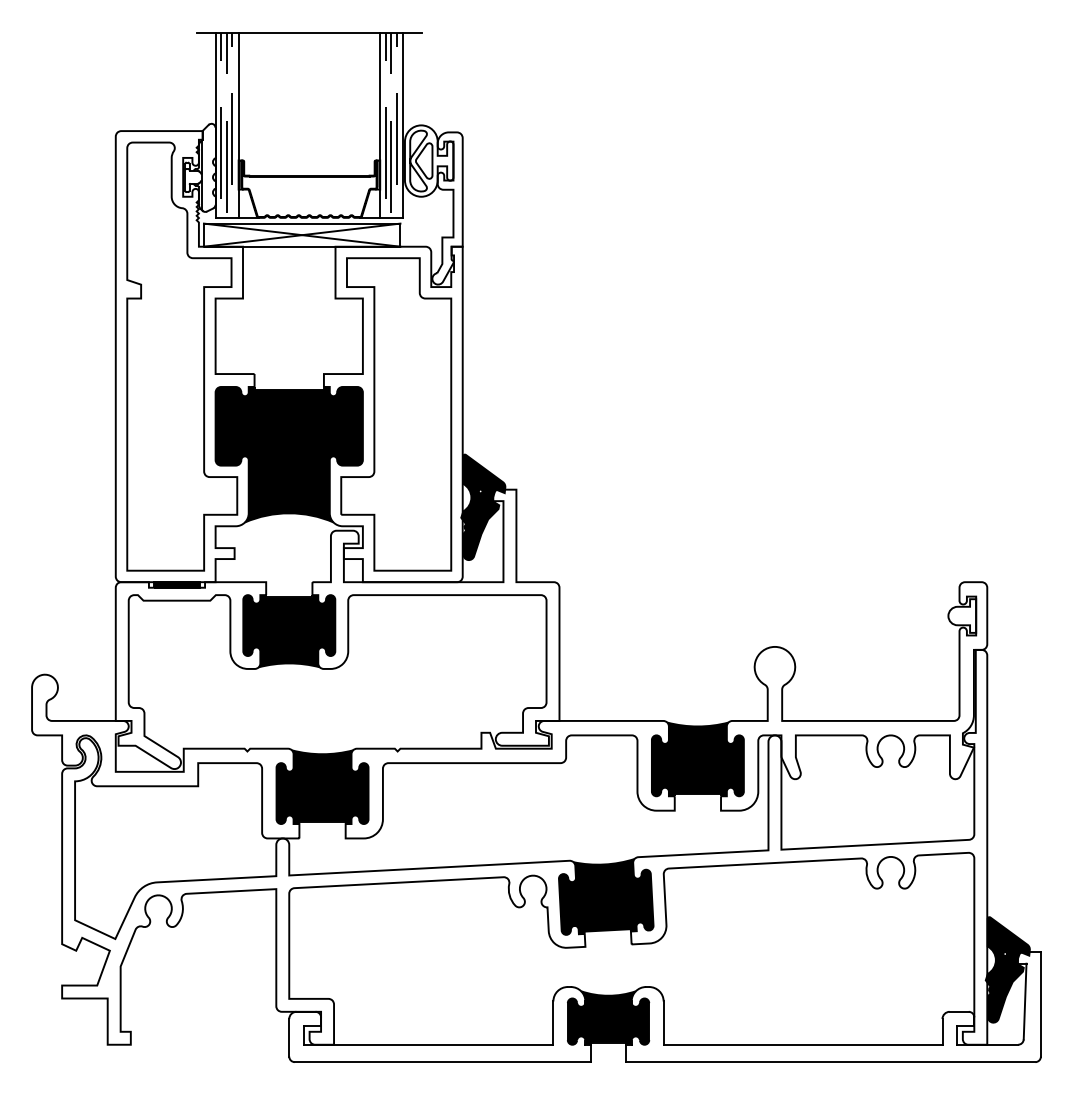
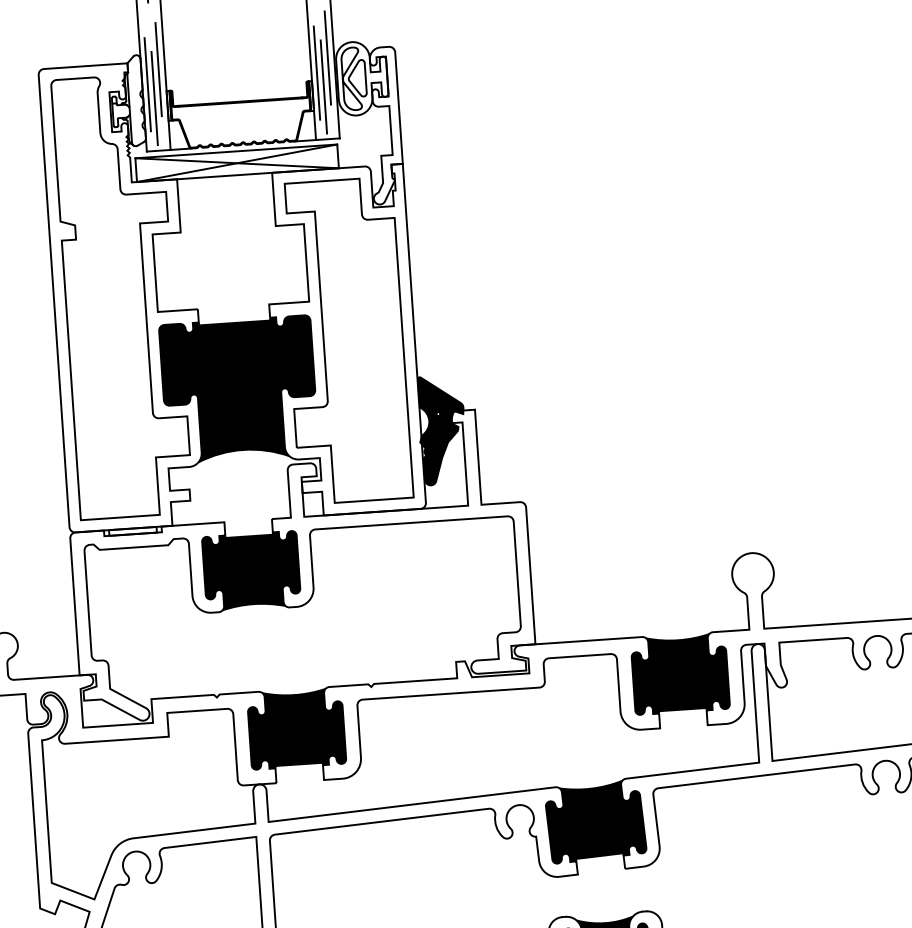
fill: (176, 584) -> (132, 530), removed

